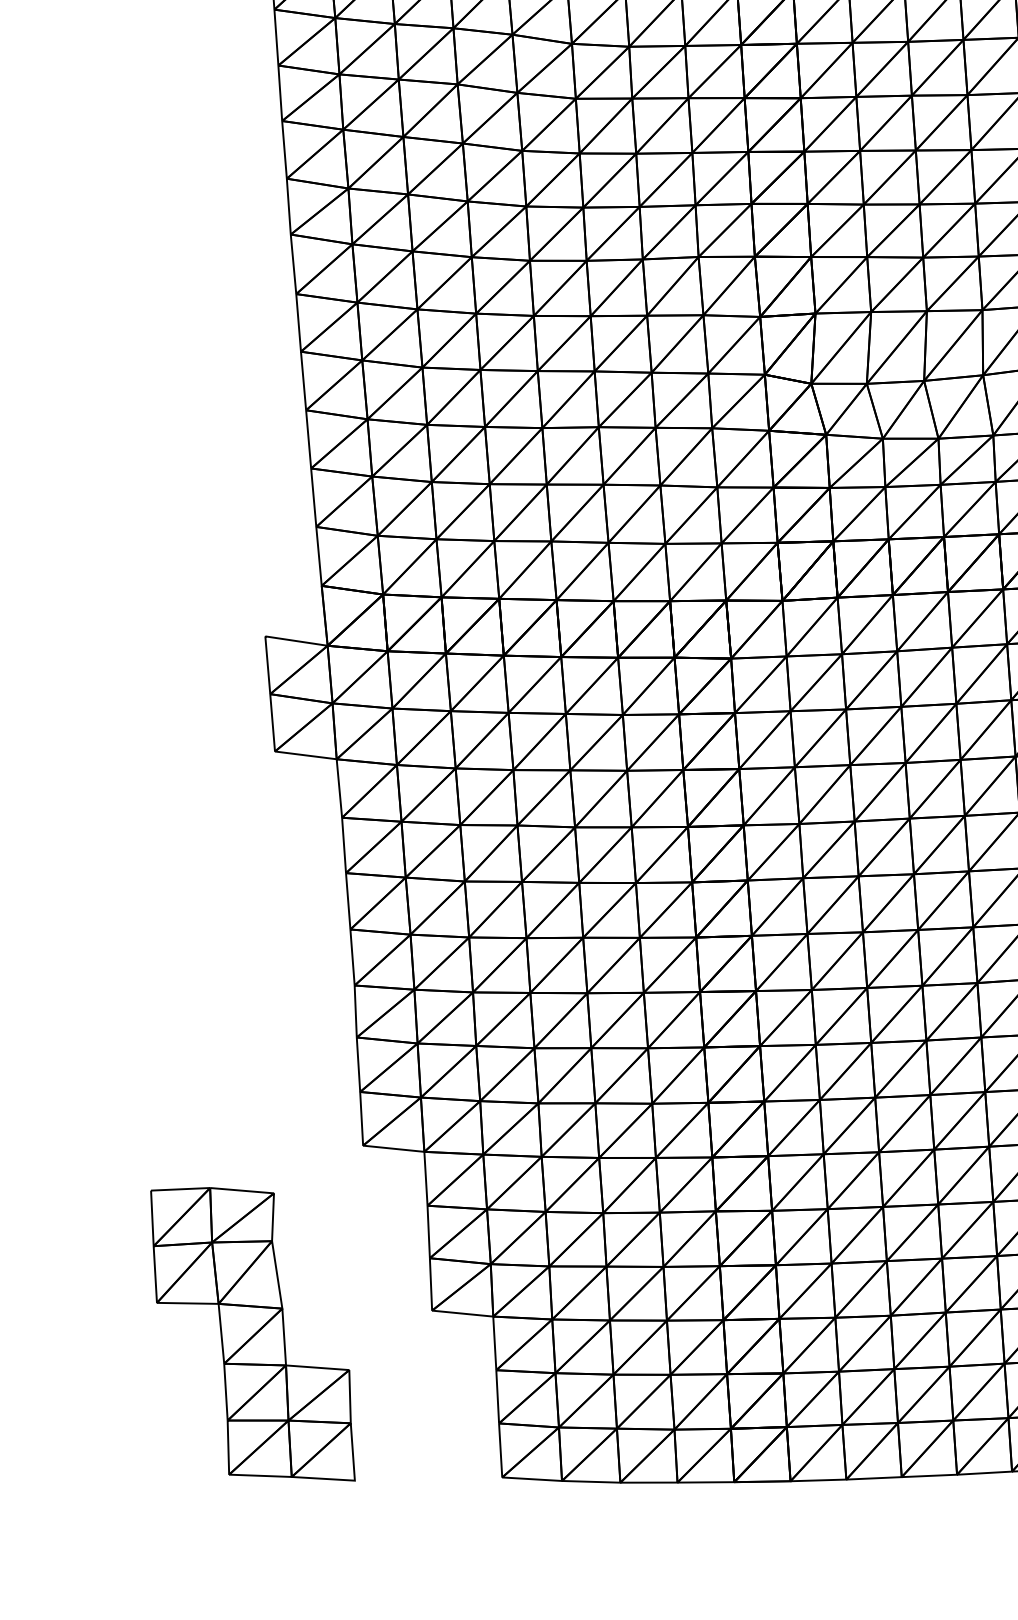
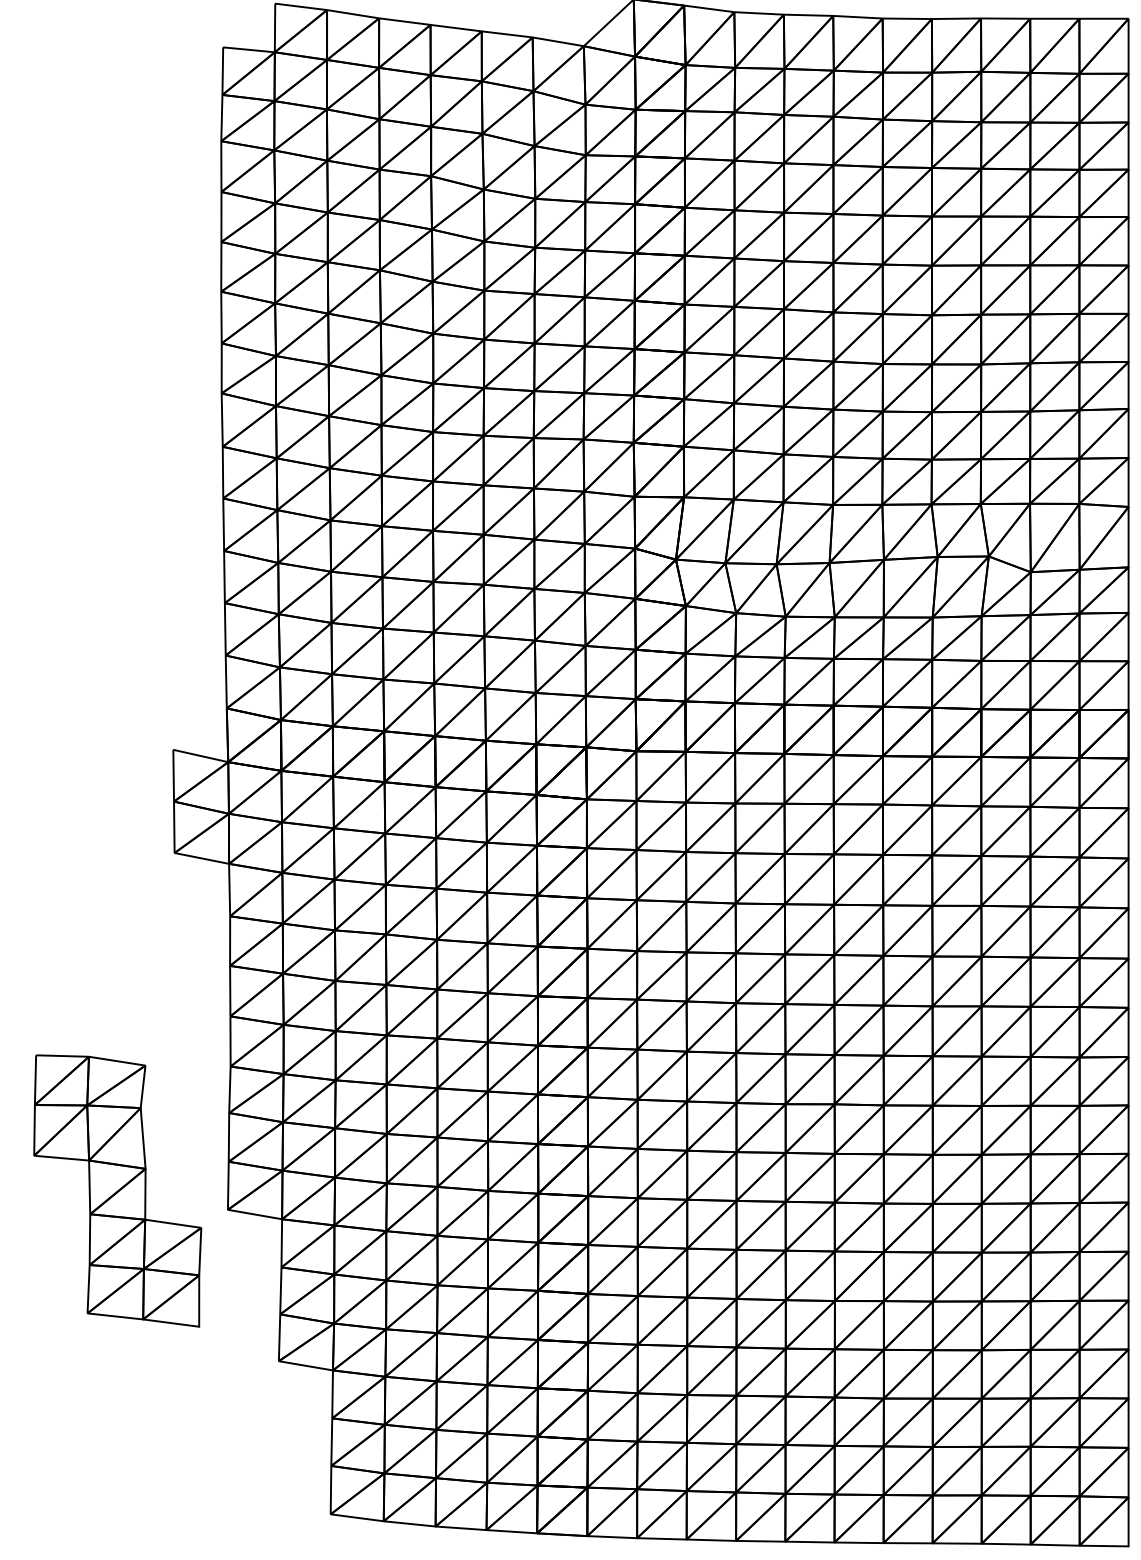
part: (252, 1335) -> (117, 1190), moved

